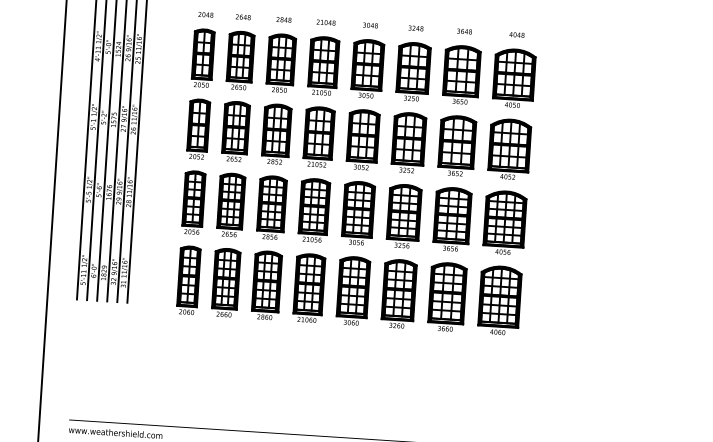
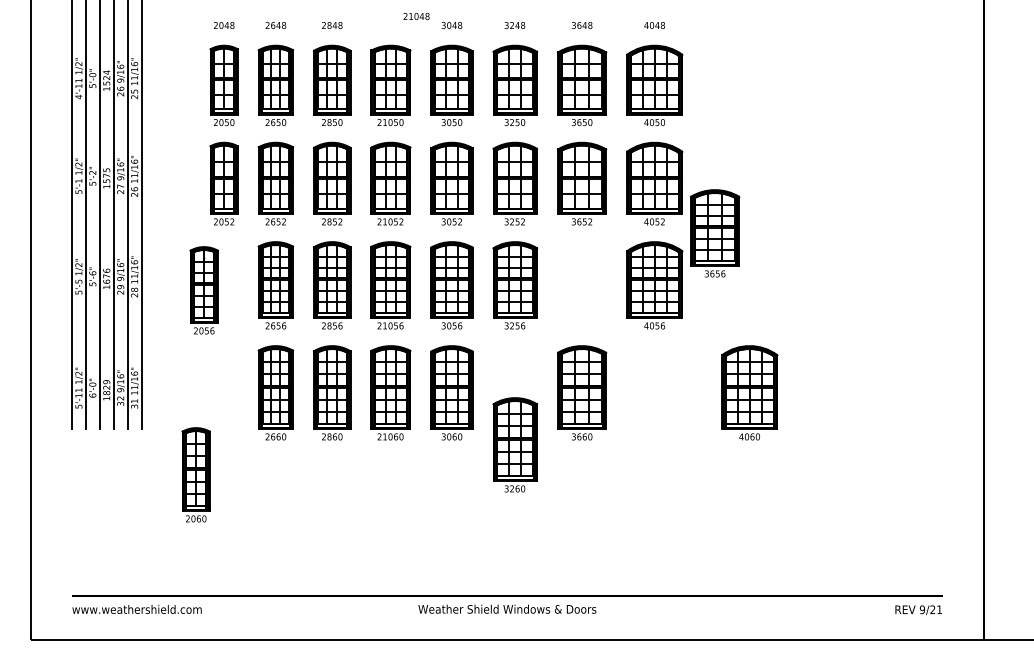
text: (326, 22) -> (416, 16), moved
part: (193, 202) -> (203, 290), moved
part: (452, 219) -> (715, 233), moved
part: (188, 280) -> (195, 474), moved
part: (399, 293) -> (515, 444), moved
part: (499, 300) -> (749, 392), moved

